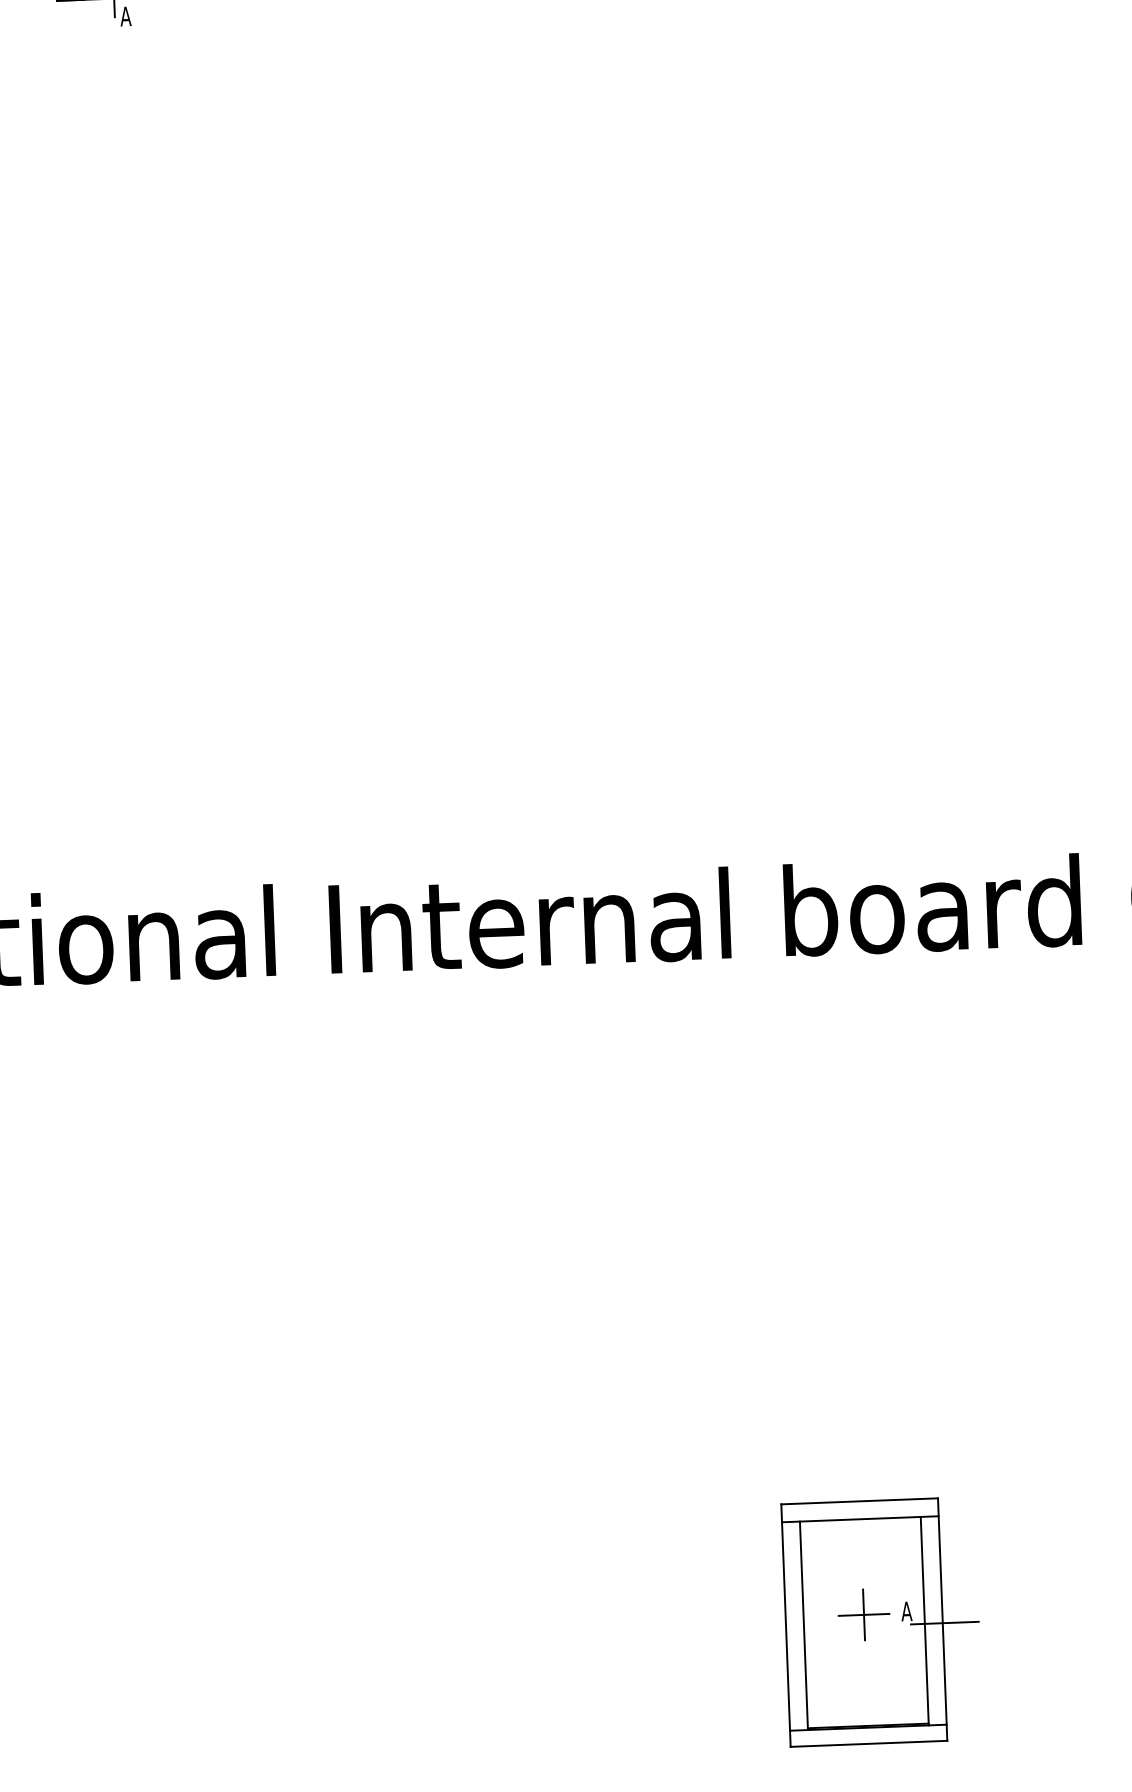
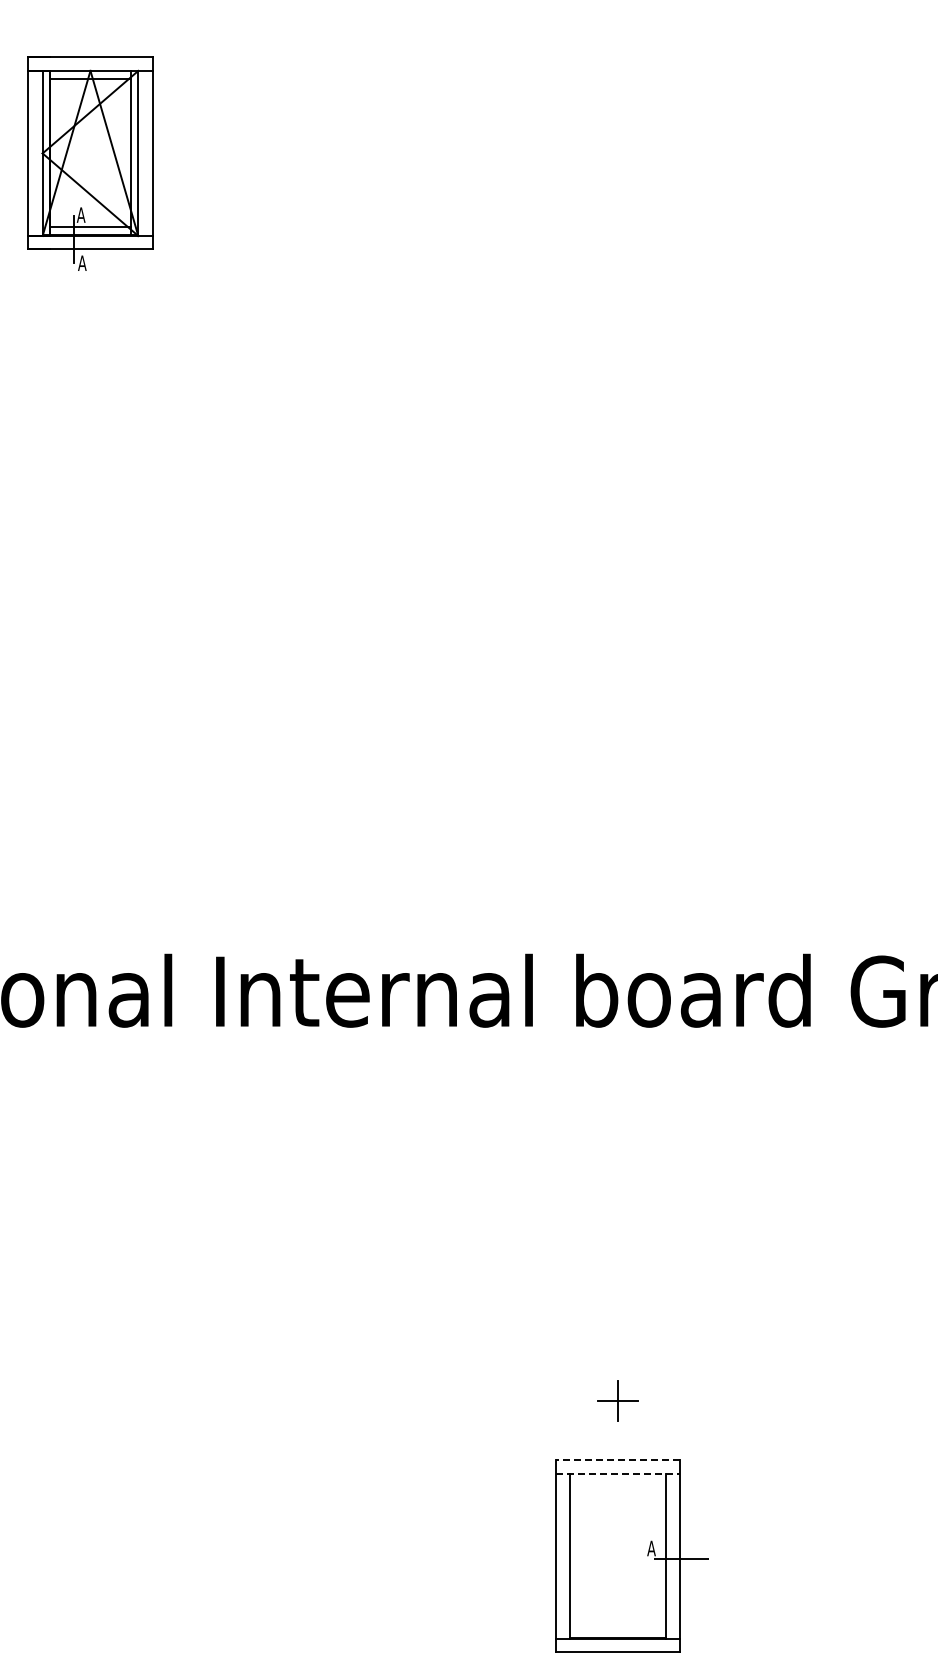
line: (859, 1500) -> (617, 1459), solid -> dashed
line: (861, 1519) -> (618, 1474), solid -> dashed
part: (863, 1614) -> (617, 1400), moved

